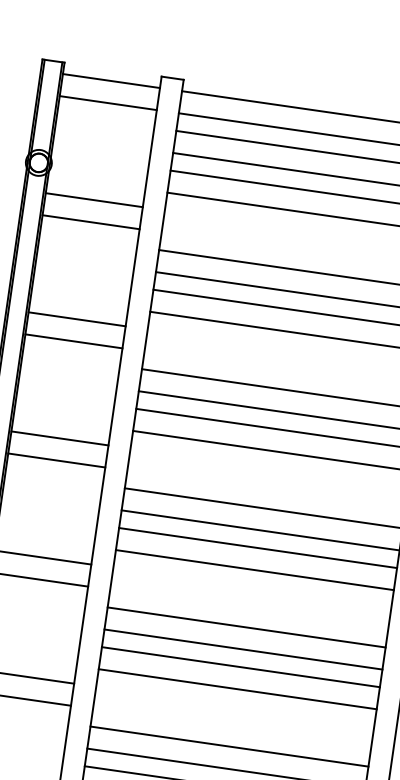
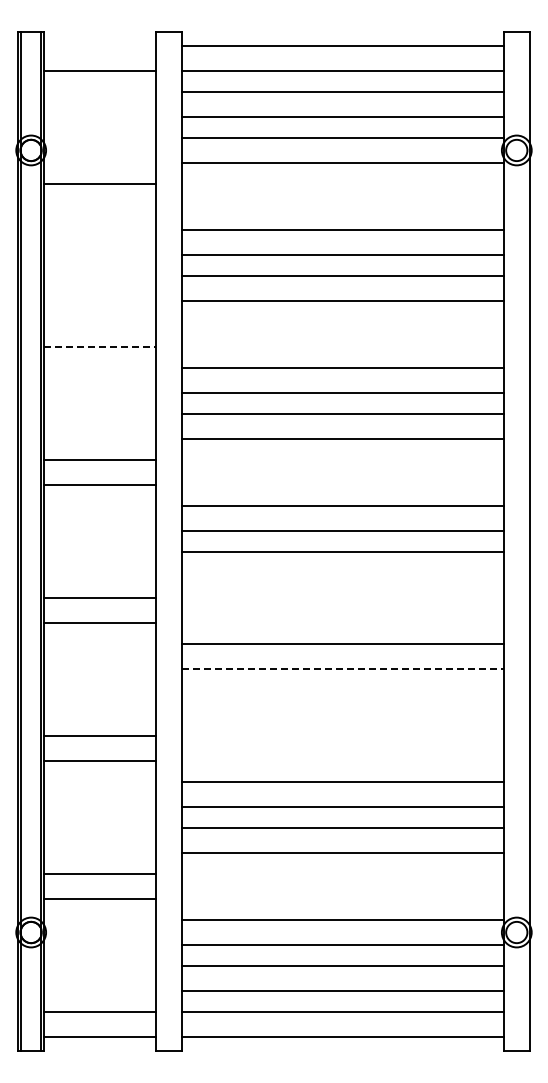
line: (110, 80) -> (99, 45), removed
line: (90, 222) -> (99, 209), removed
line: (76, 319) -> (99, 321), removed
line: (74, 341) -> (100, 347), solid -> dashed
line: (254, 570) -> (342, 577), removed
line: (243, 649) -> (343, 669), solid -> dashed
line: (240, 666) -> (342, 689), removed
line: (237, 689) -> (342, 715), removed

